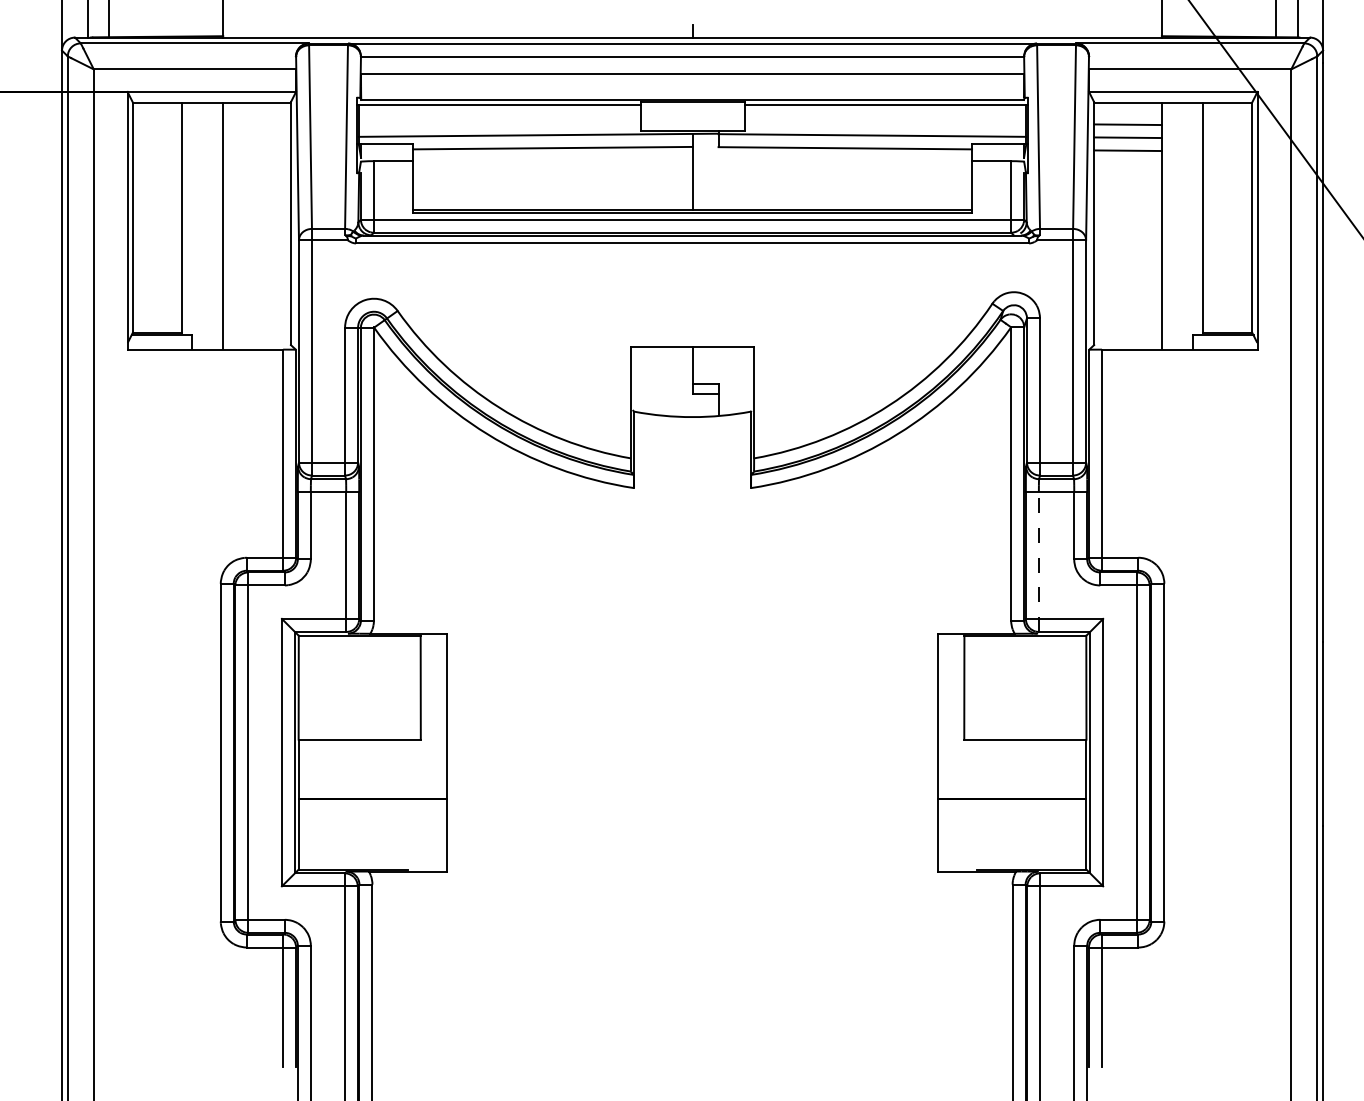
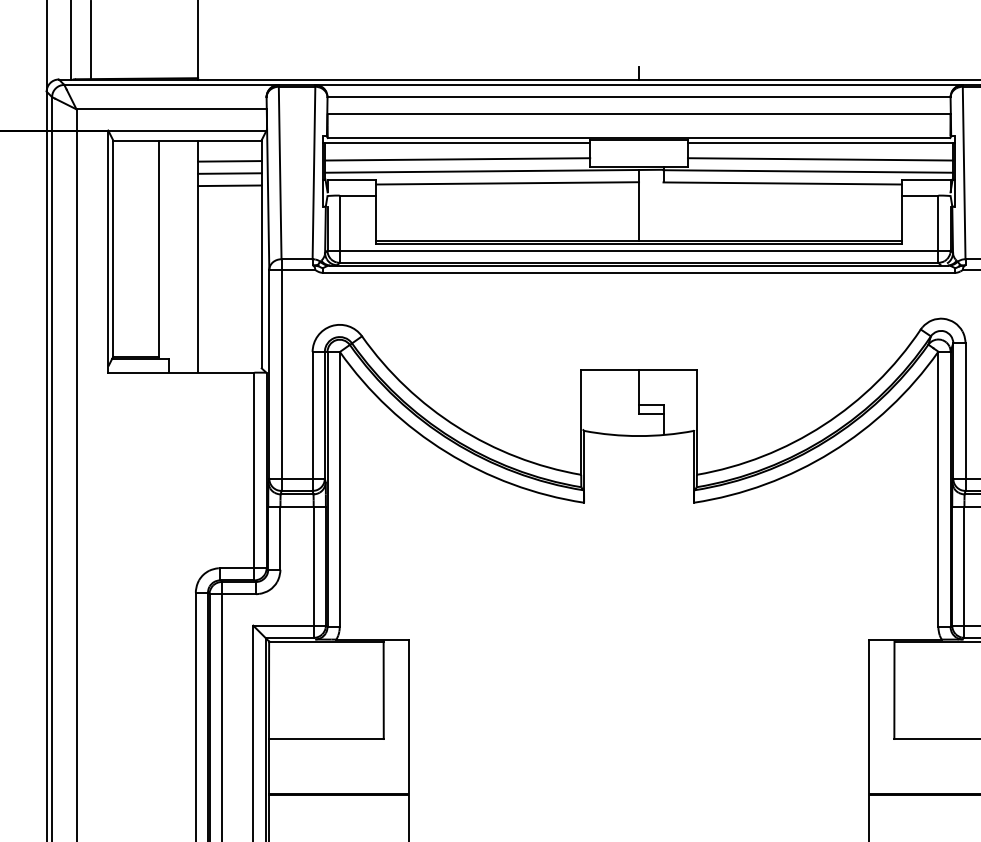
line: (499, 122) -> (457, 159), added
line: (885, 122) -> (820, 159), added
line: (256, 124) -> (229, 161), added
line: (256, 137) -> (229, 173), added
line: (256, 150) -> (229, 185), added
line: (1038, 562) -> (964, 572), dashed -> solid

